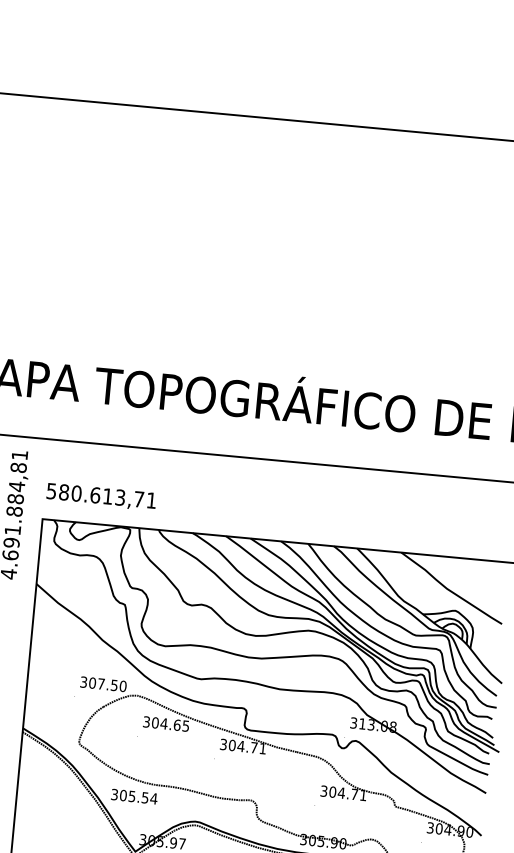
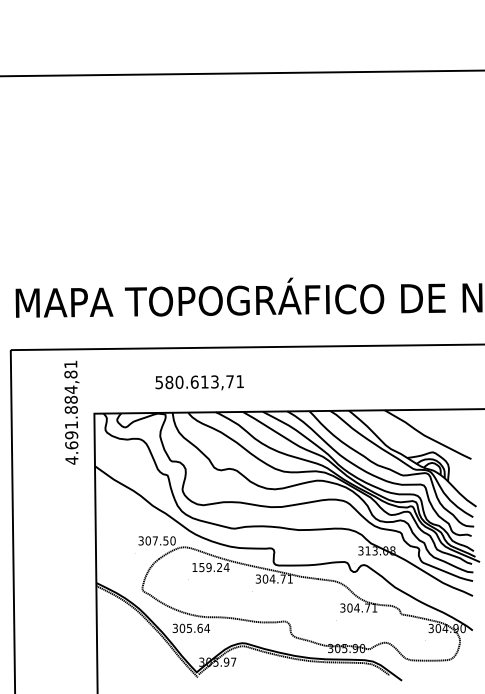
text: (101, 496) -> (199, 382), moved
text: (165, 724) -> (210, 567), 304.65 -> 159.24
text: (144, 796) -> (199, 627), 305.54 -> 305.64

